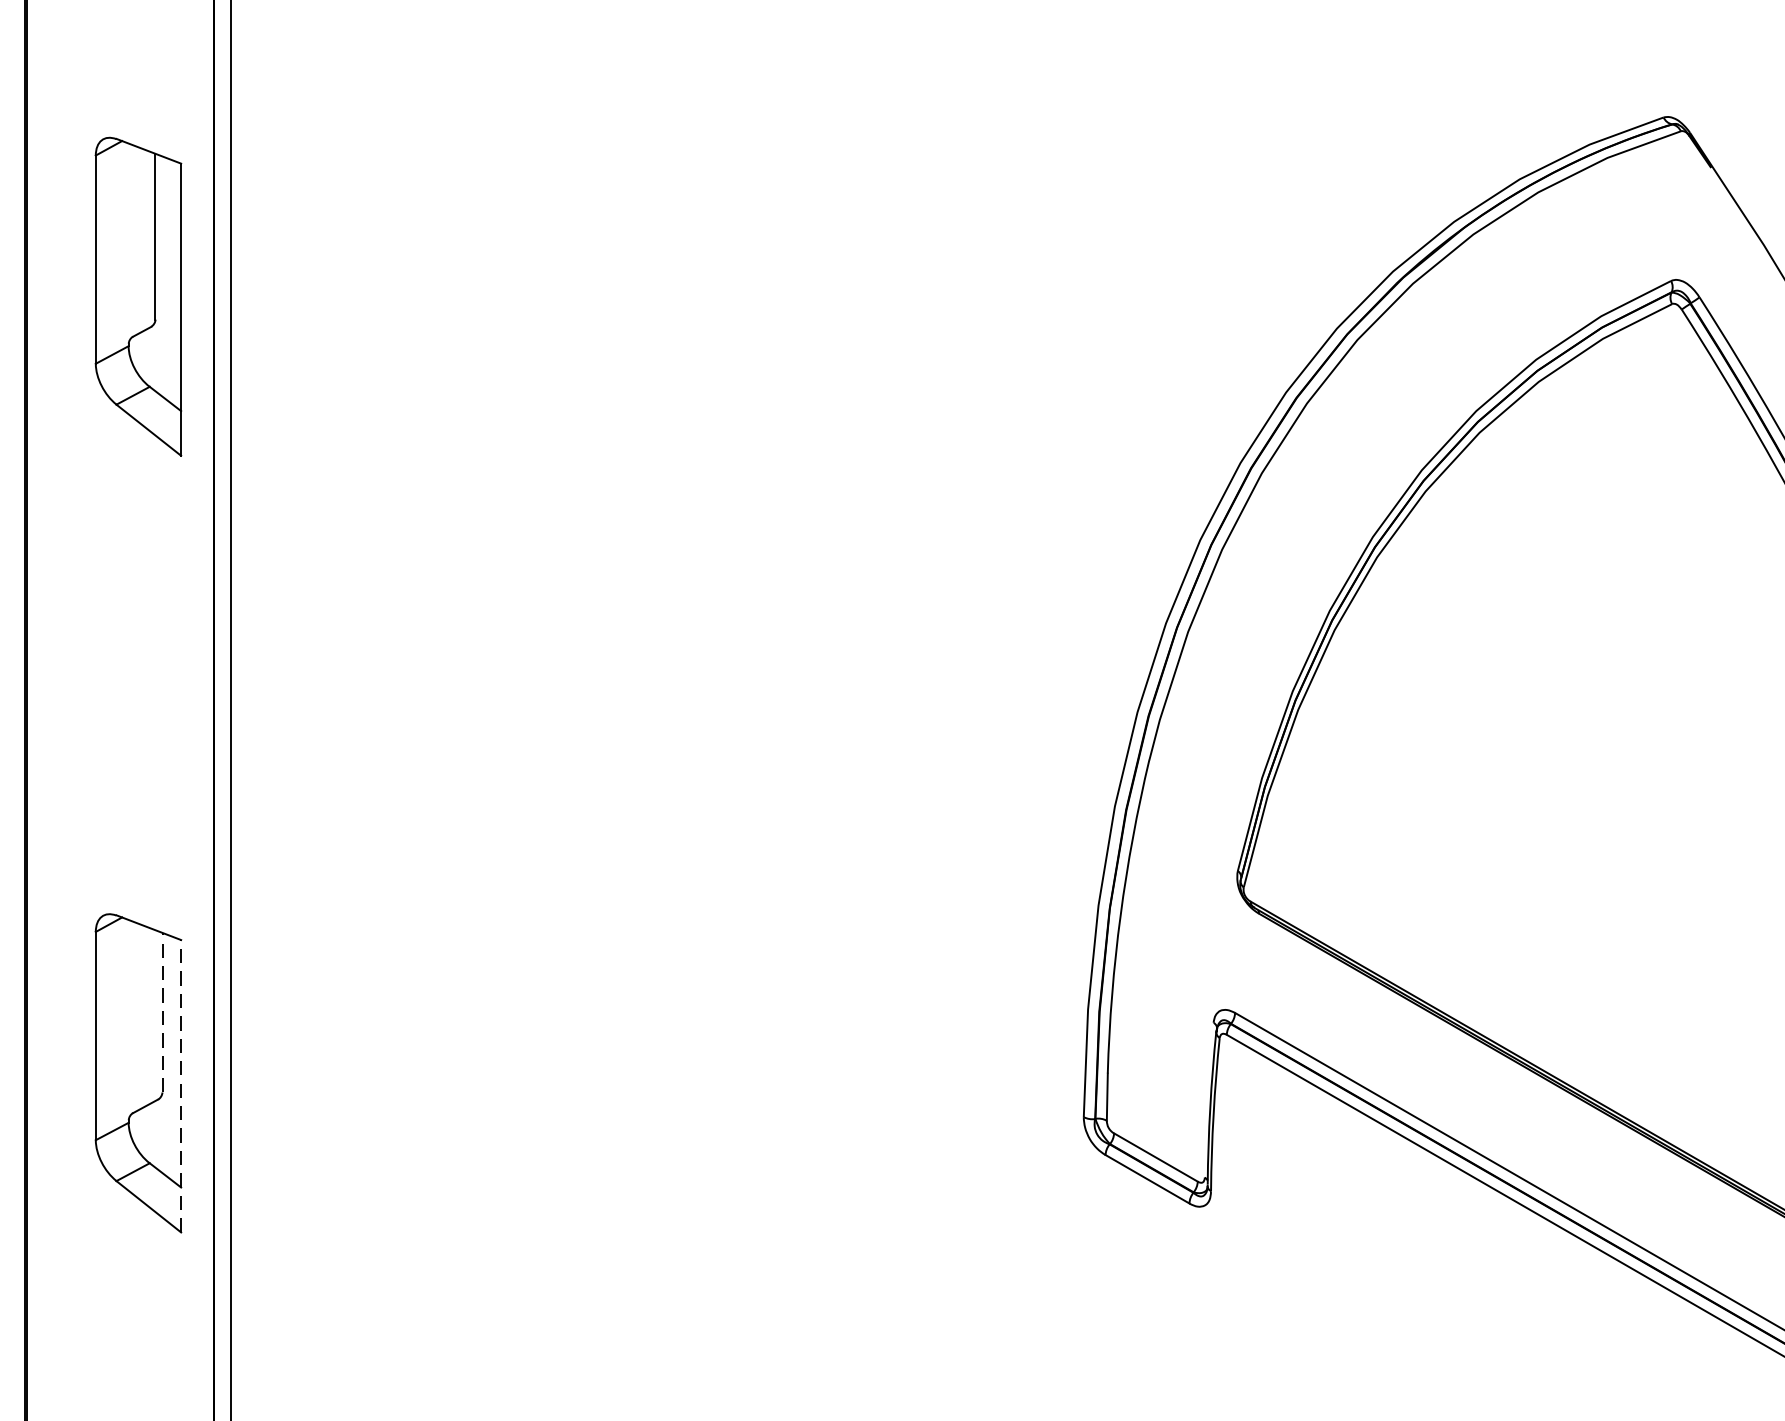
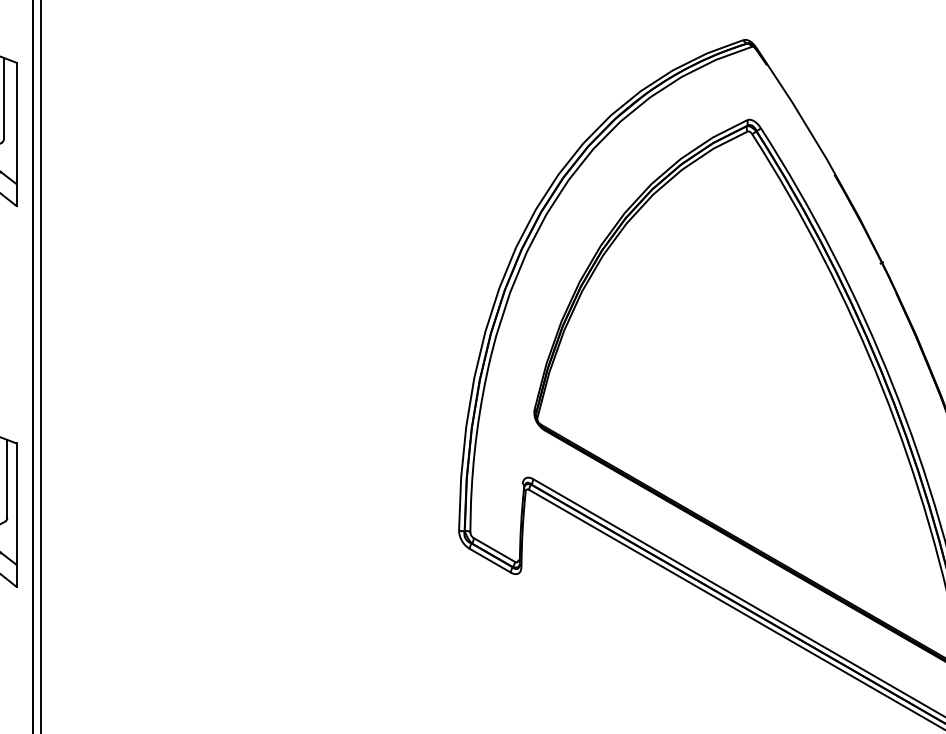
line: (162, 1011) -> (7, 478), dashed -> solid
line: (181, 1087) -> (16, 515), dashed -> solid

